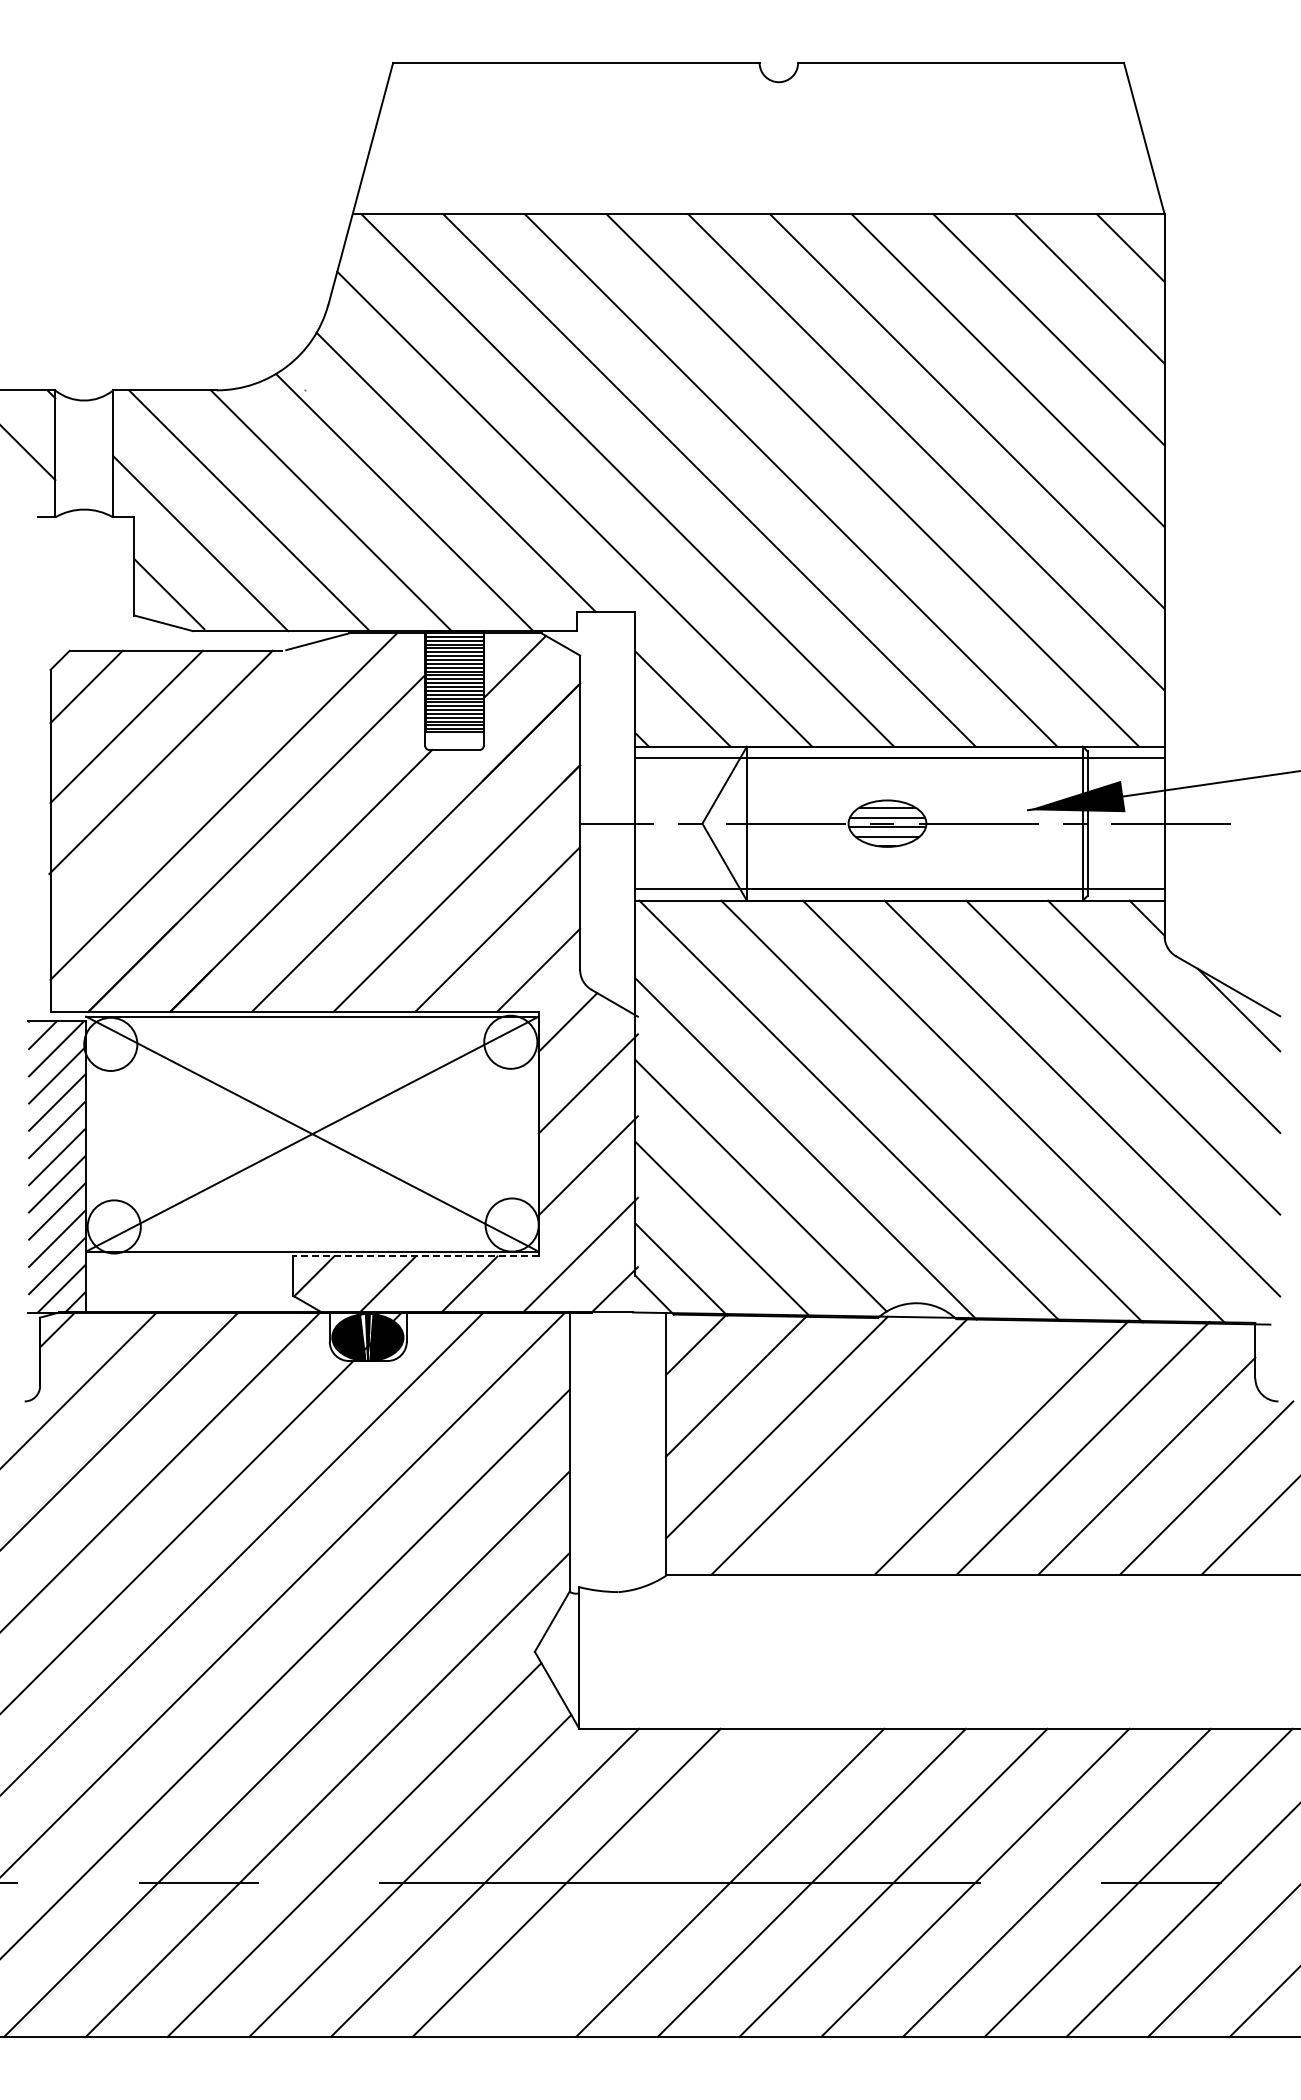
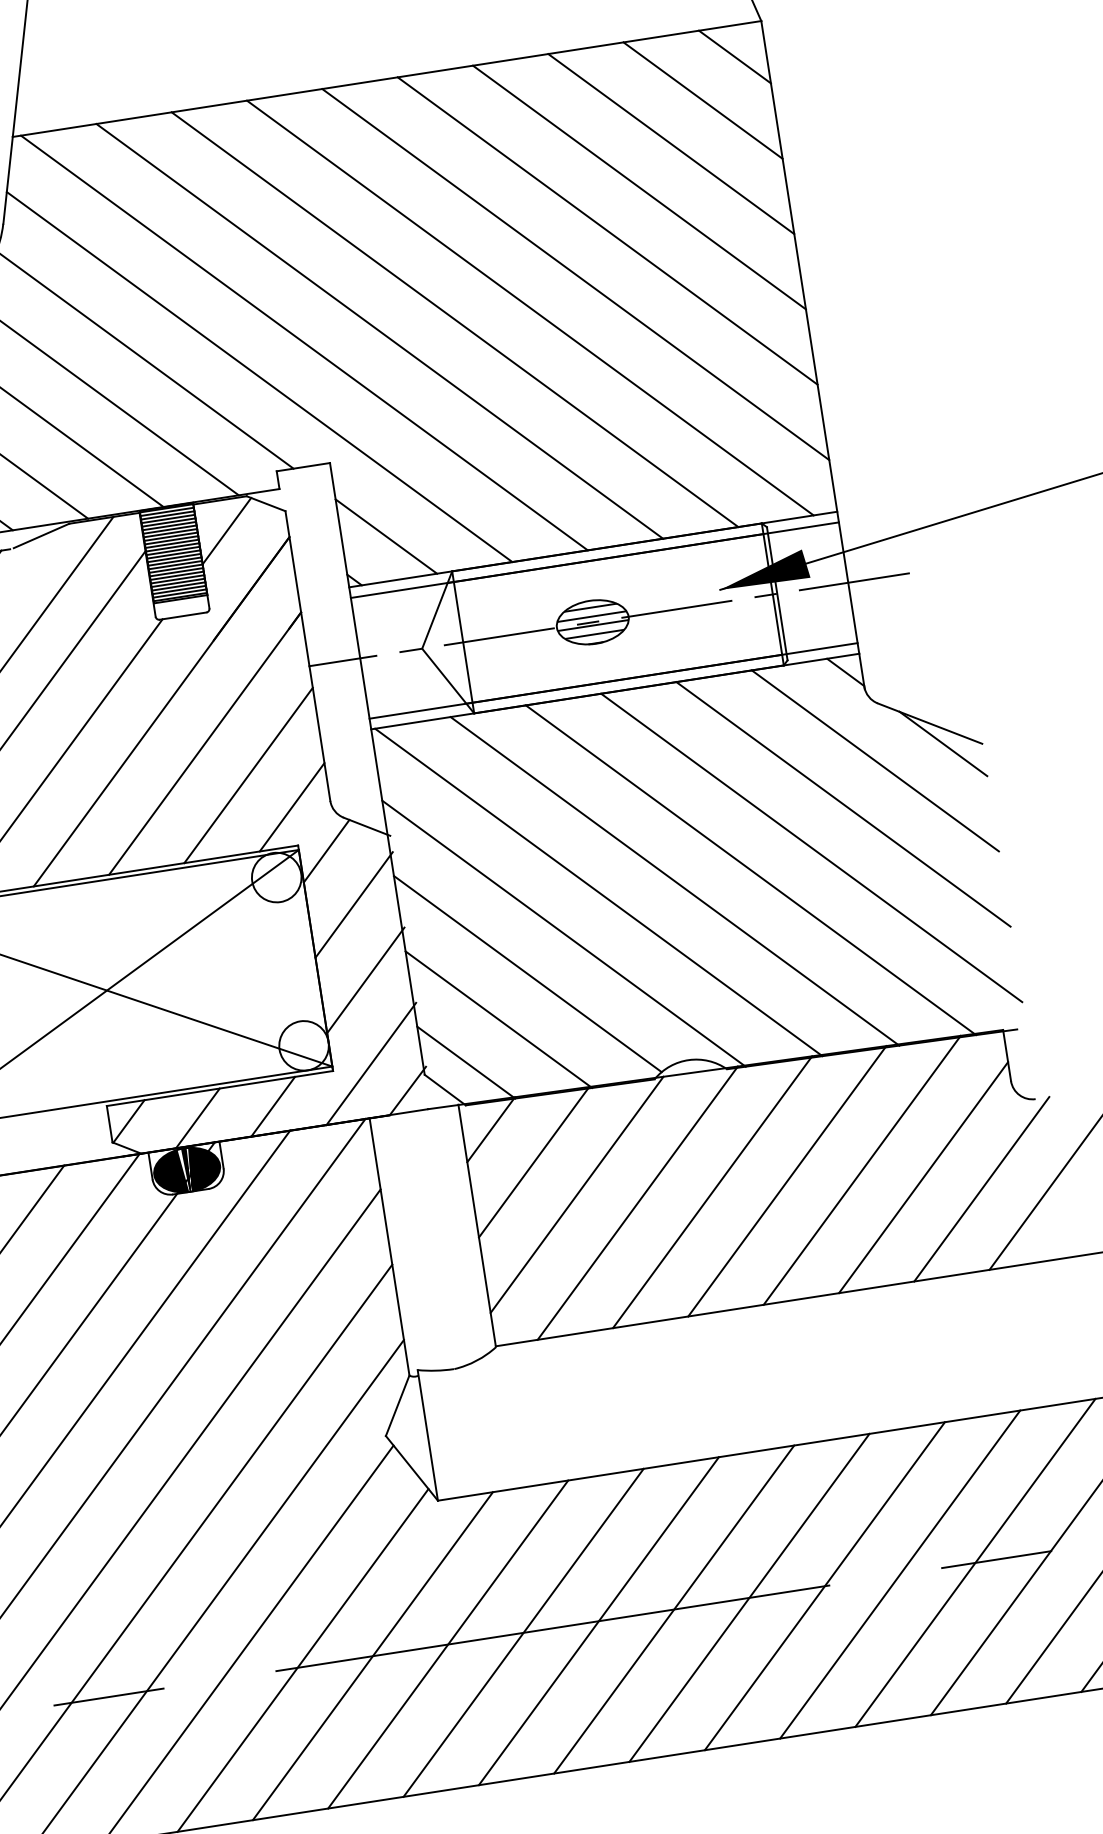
line: (416, 1256) -> (220, 1088), dashed -> solid
line: (920, 1446) -> (712, 1191), added
line: (648, 1882) -> (523, 1632), added

